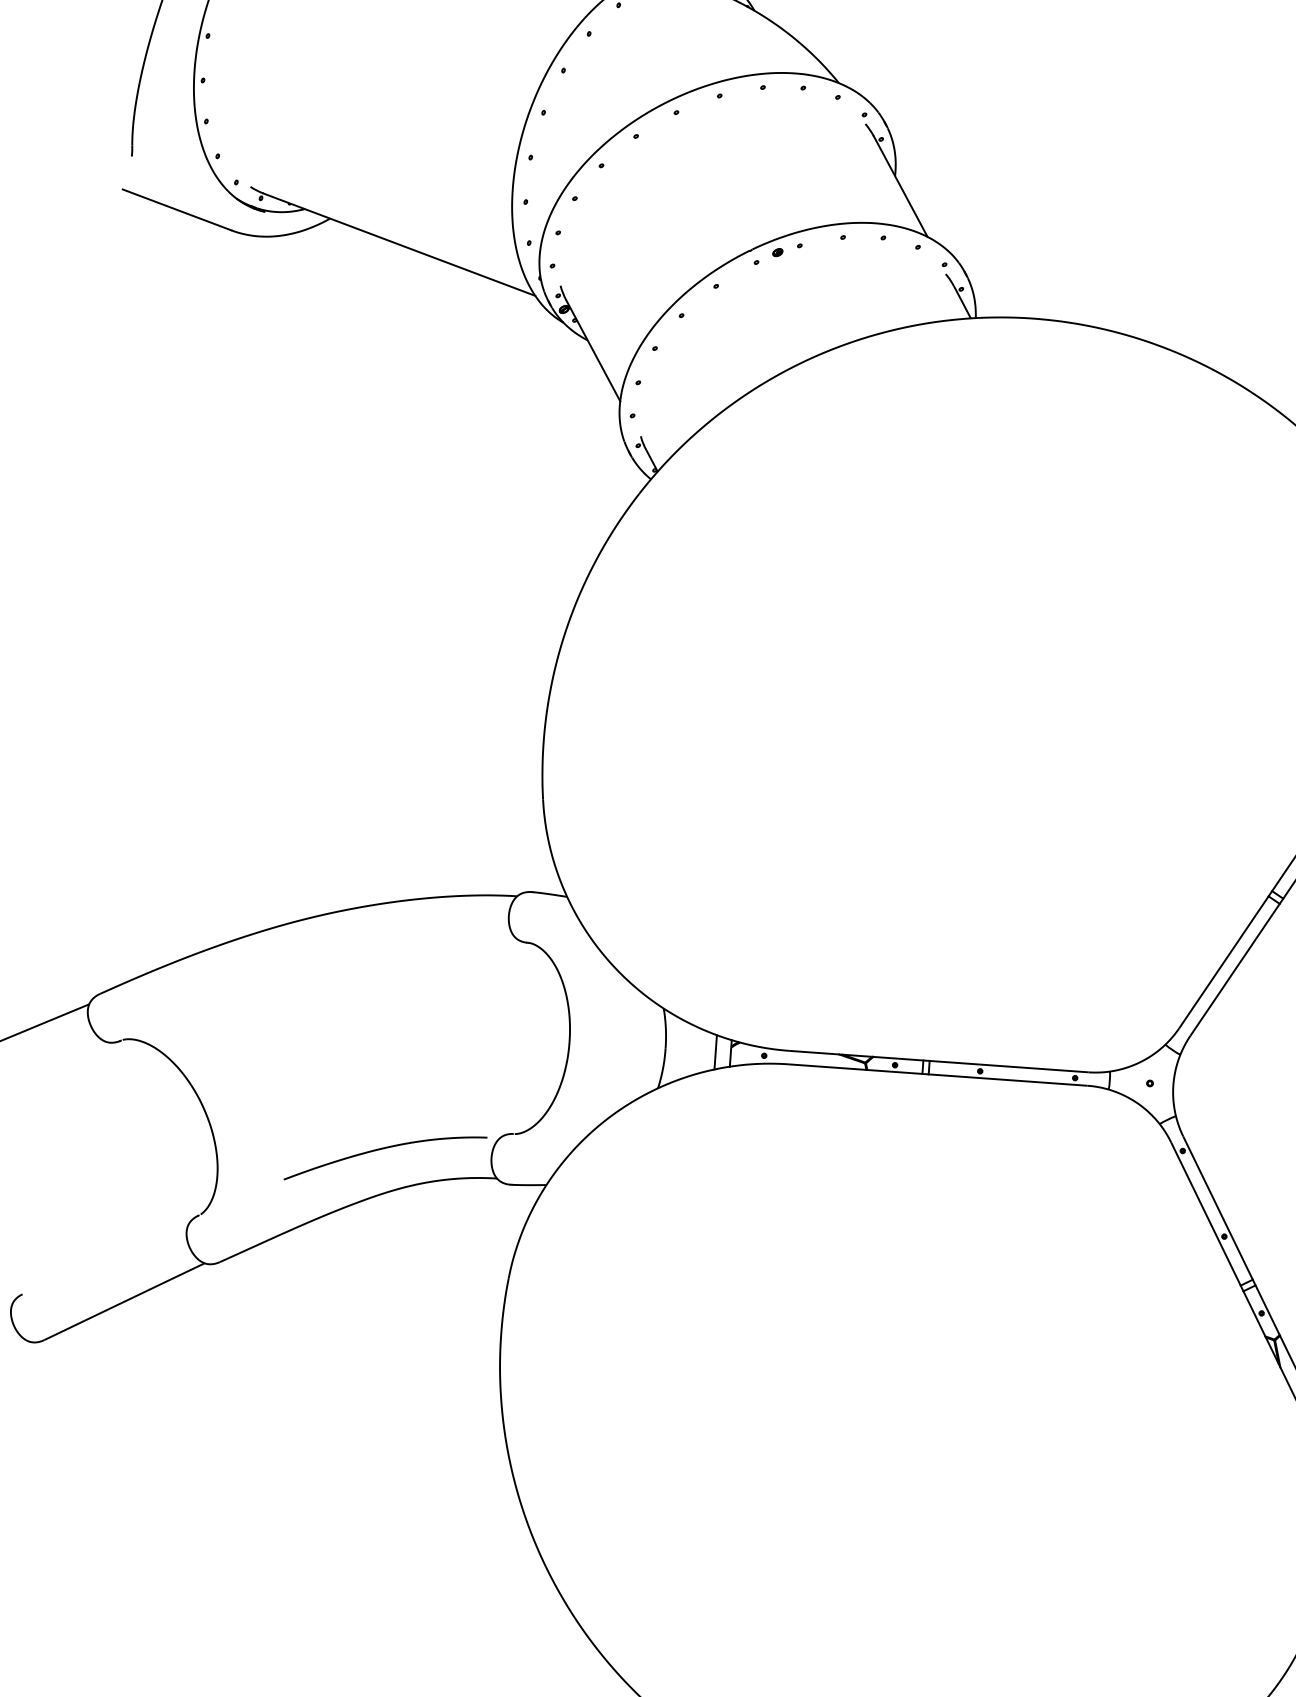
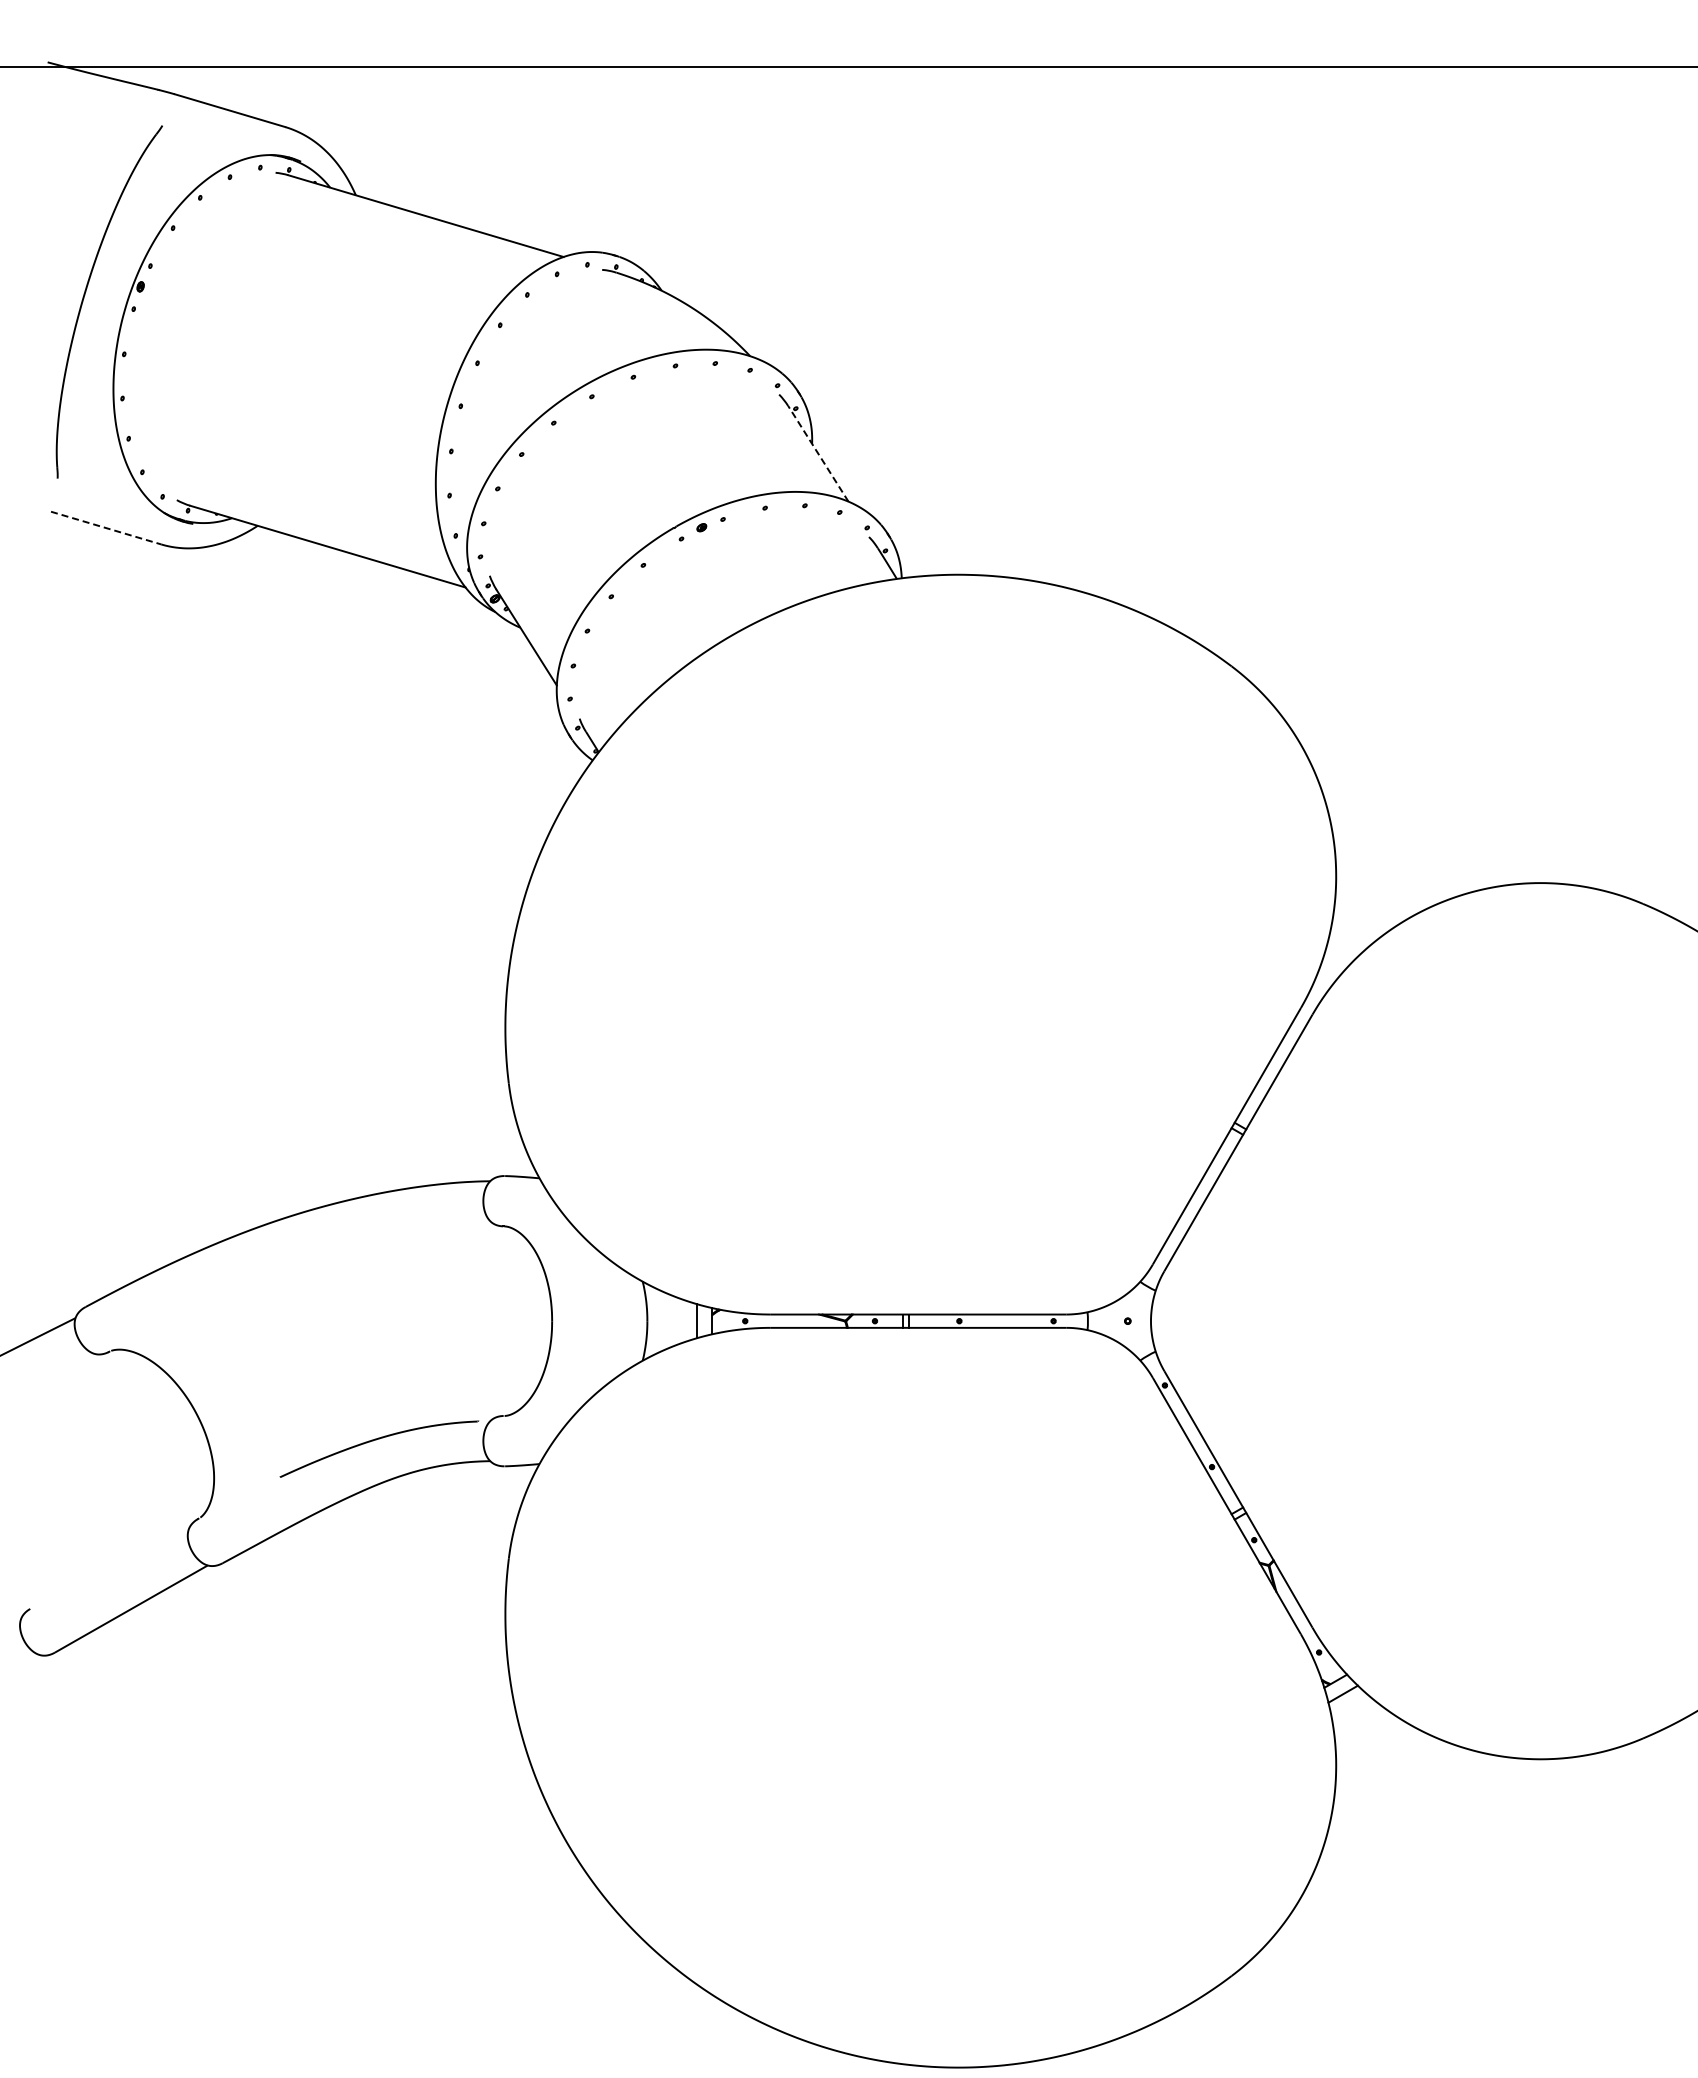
line: (900, 186) -> (818, 453), solid -> dashed
line: (177, 210) -> (106, 528), solid -> dashed

